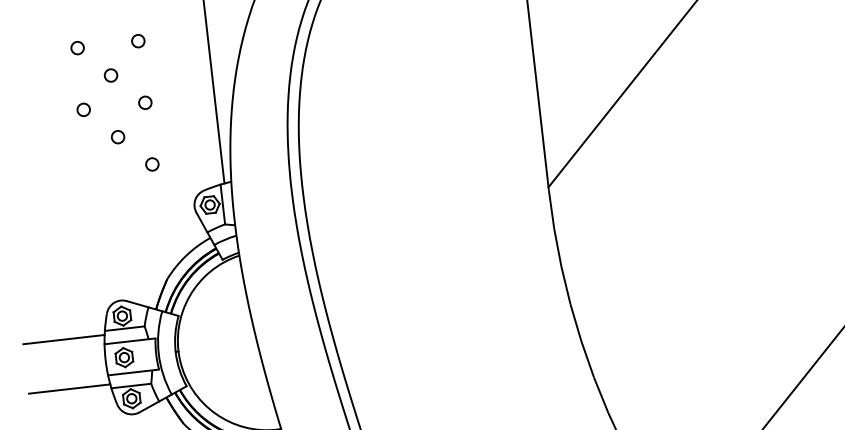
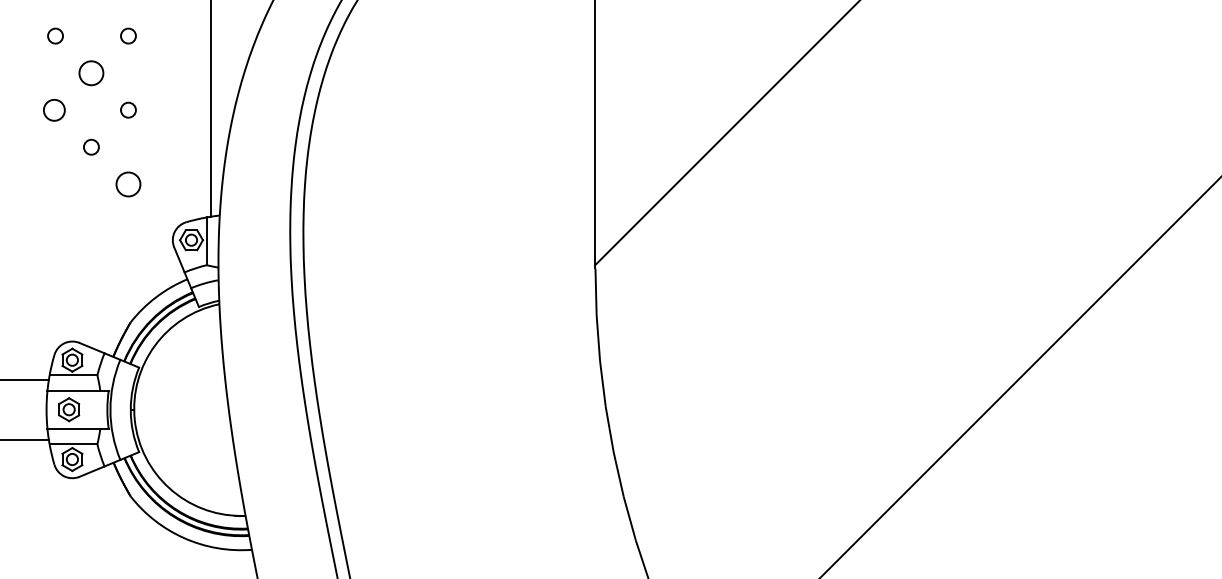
circle: (111, 74) -> (91, 72), size x1.6
circle: (83, 109) -> (54, 109), size x1.4
circle: (152, 163) -> (128, 183), size x1.6

